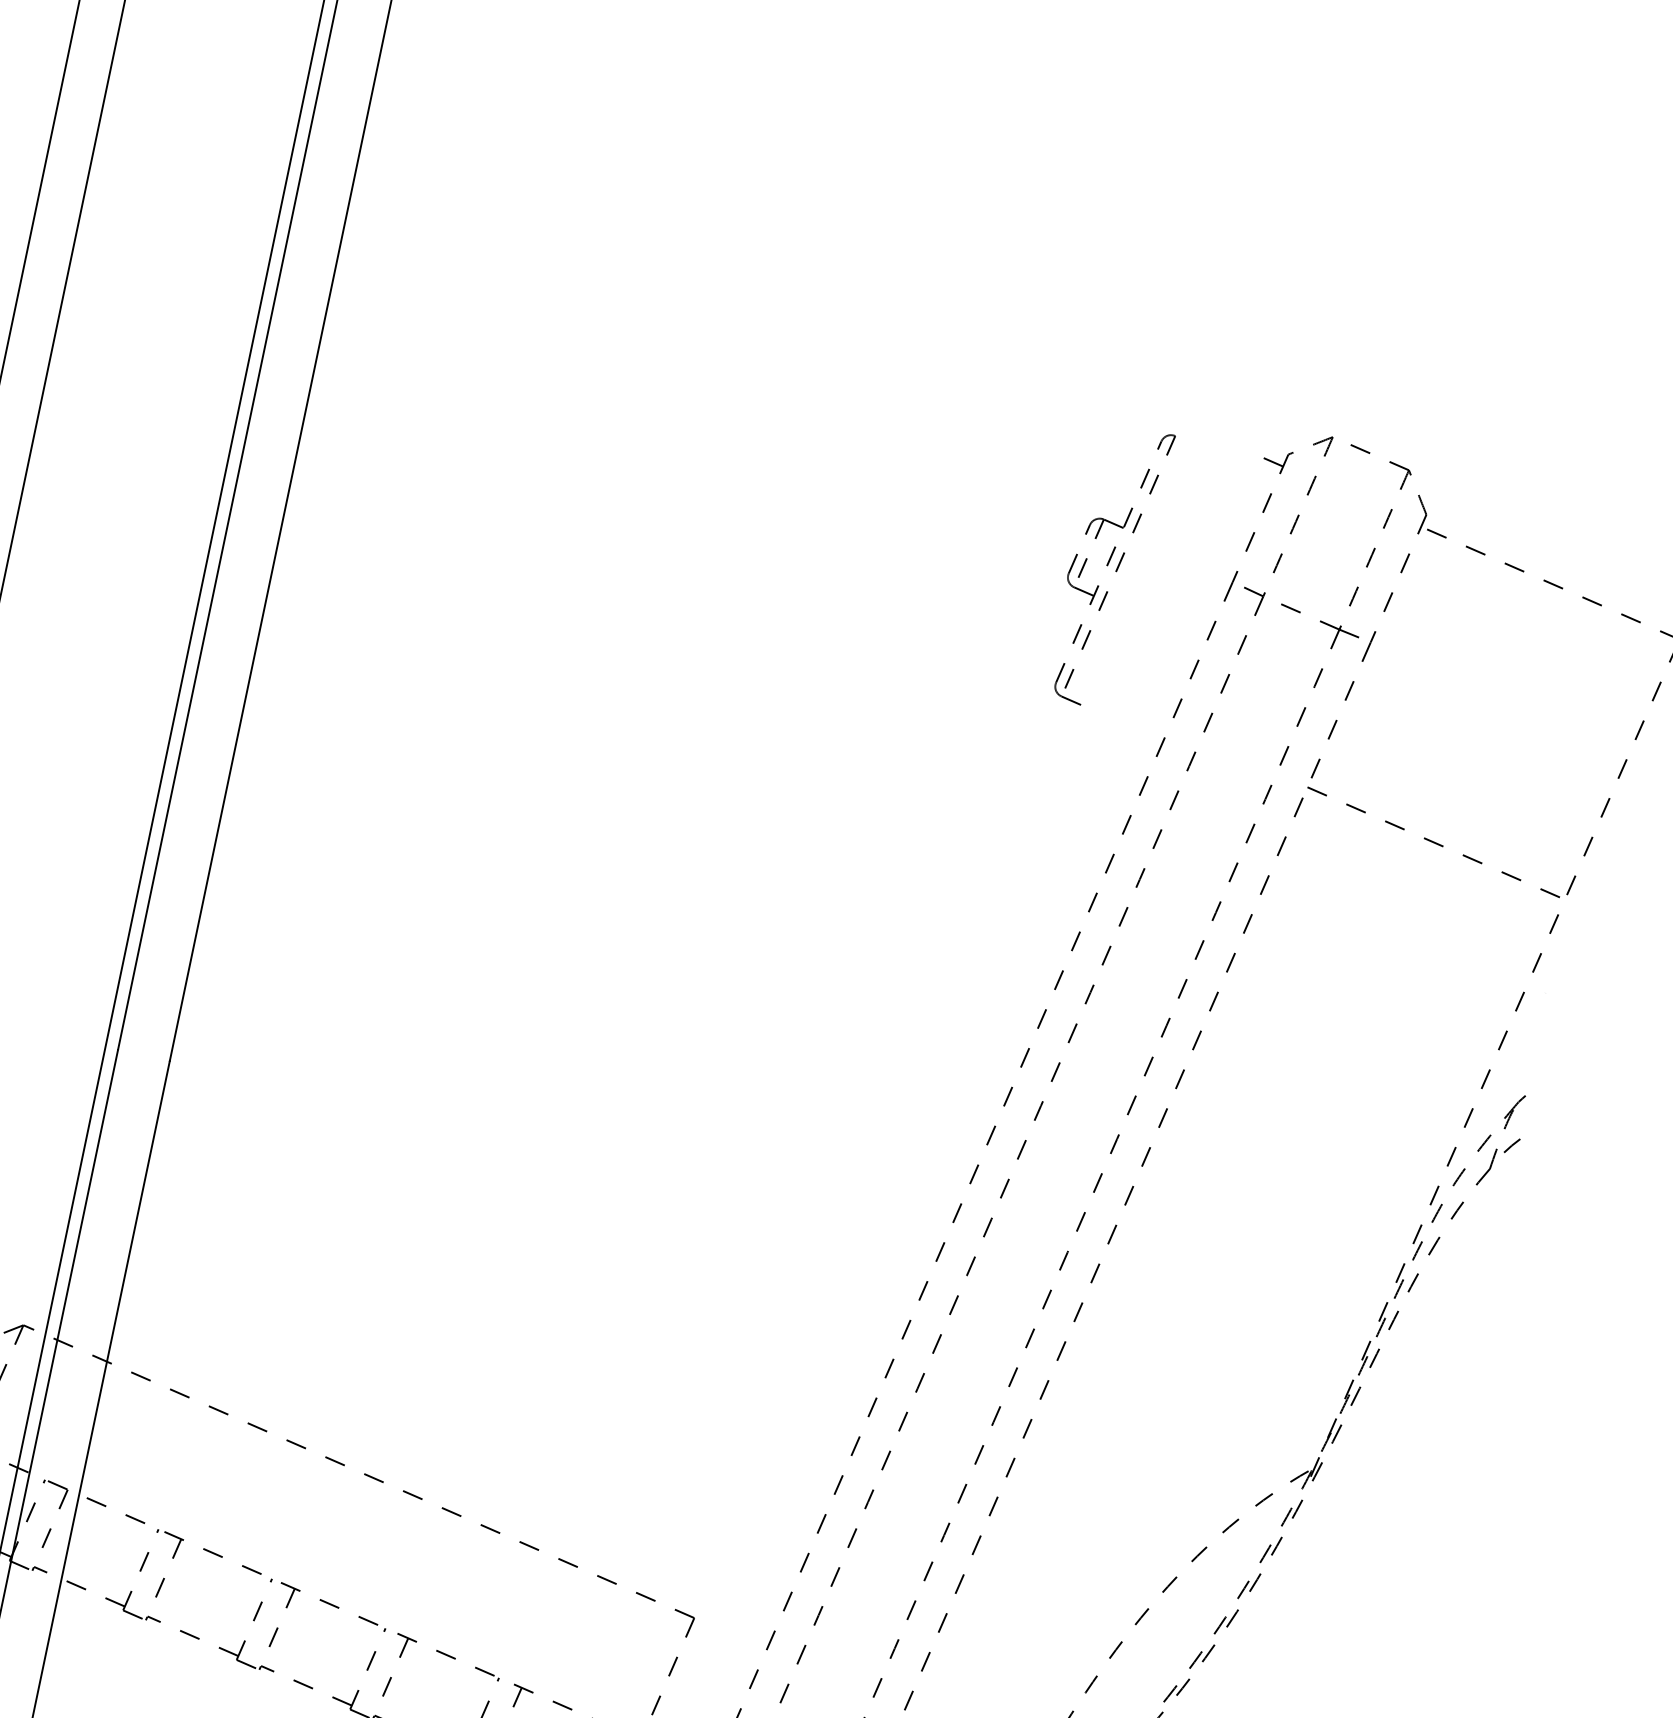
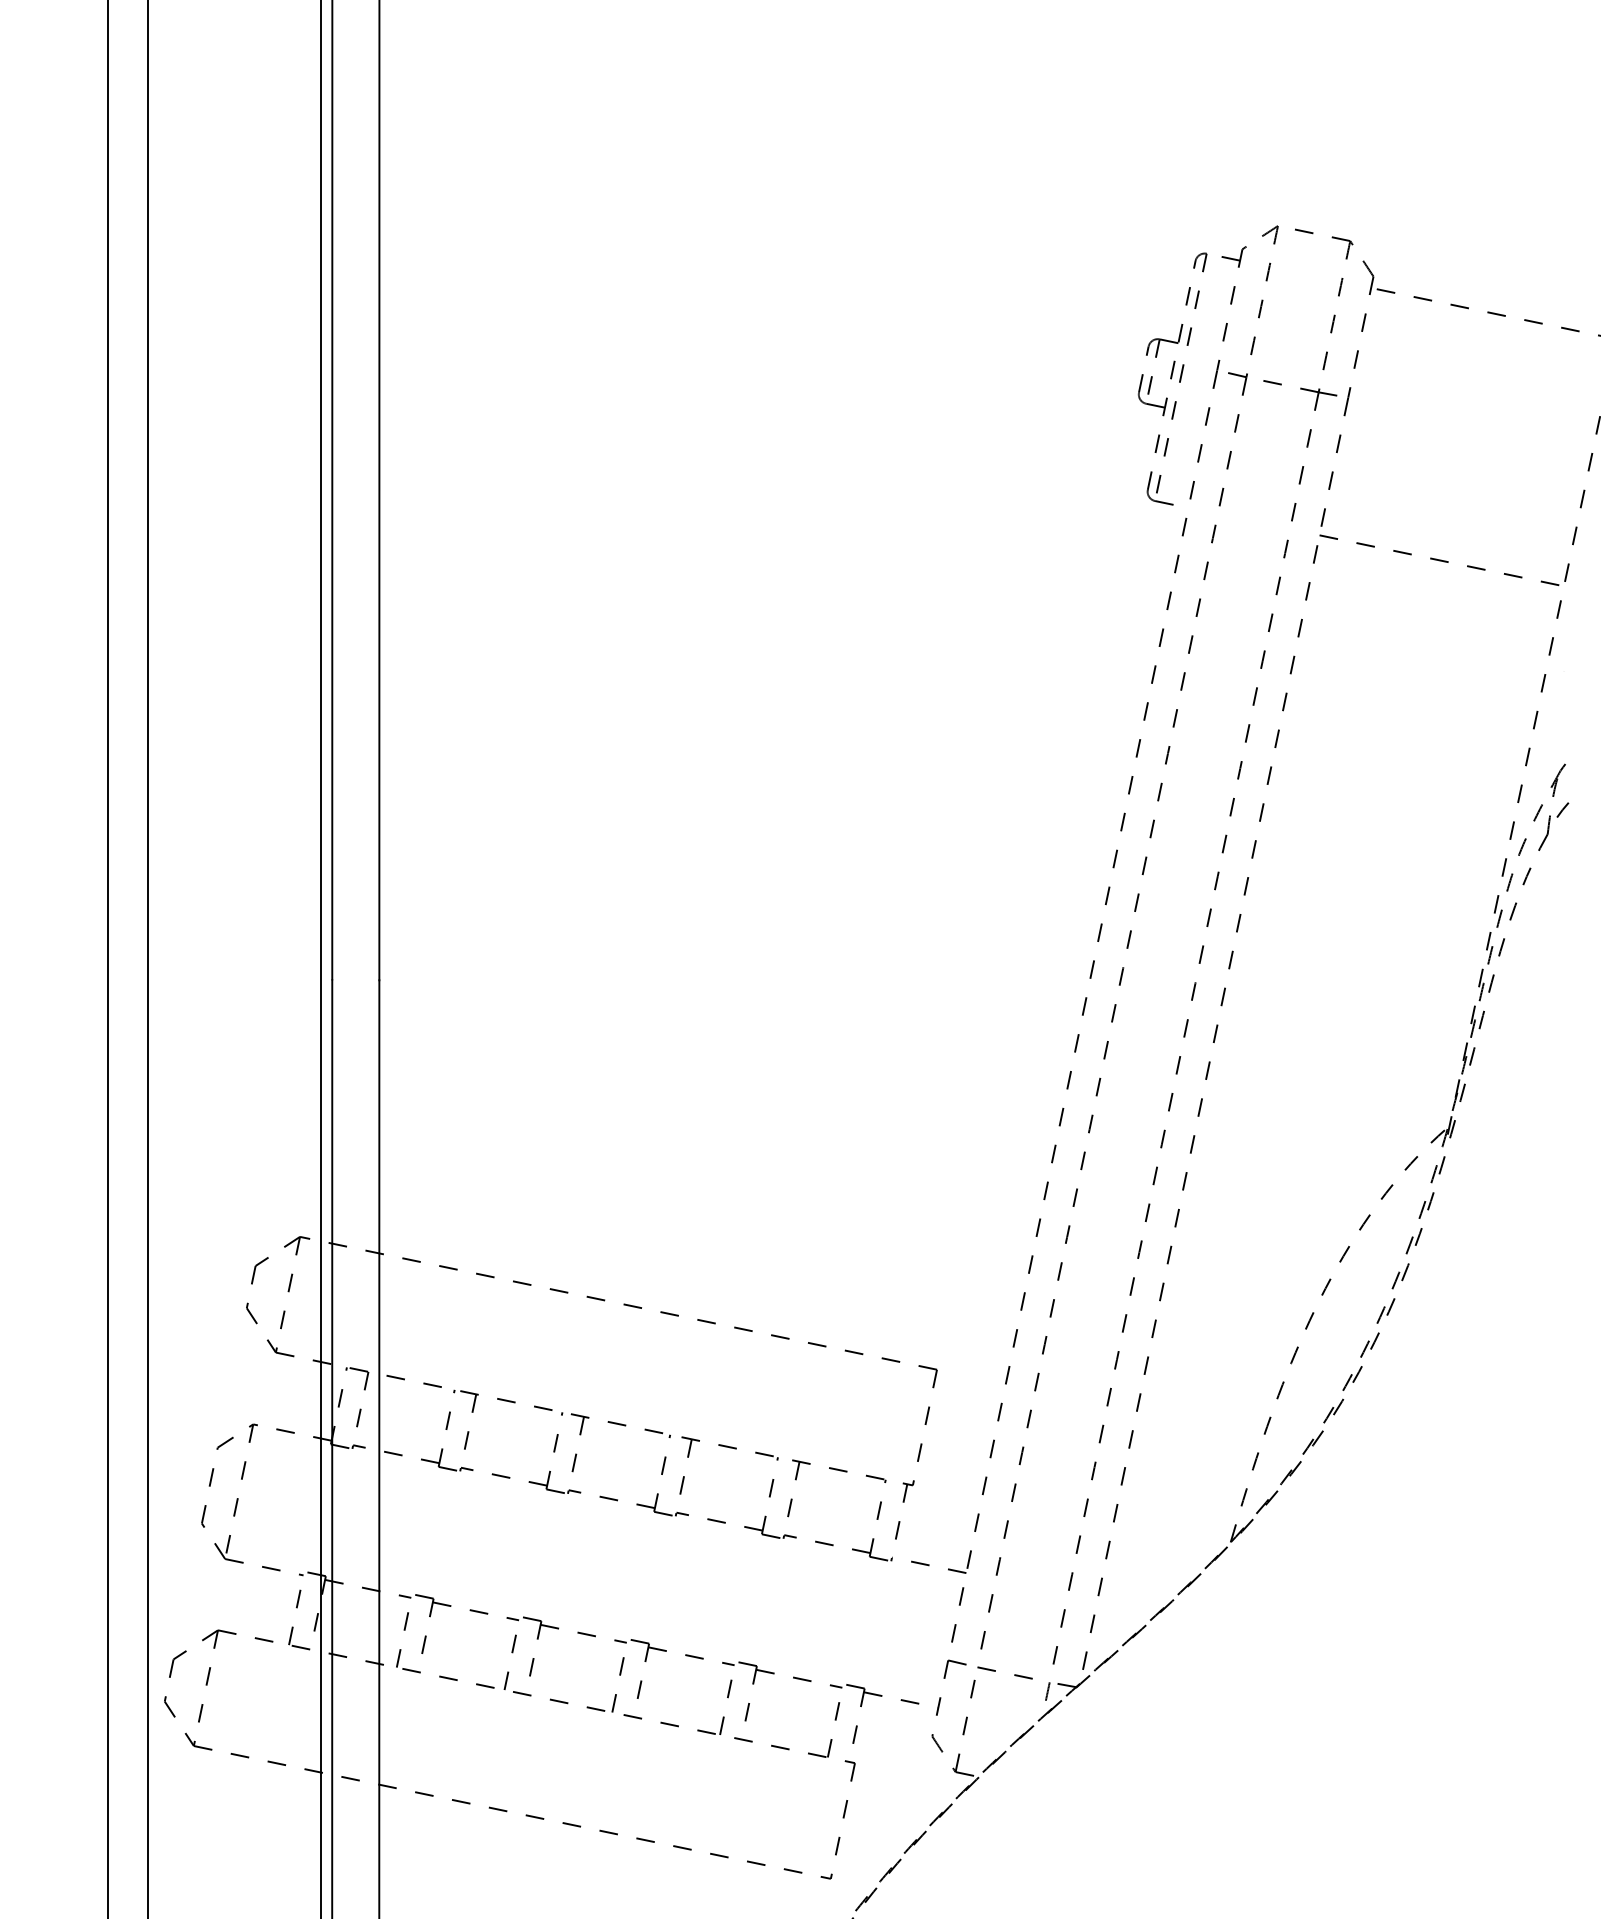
part: (1108, 565) -> (1172, 378), moved

